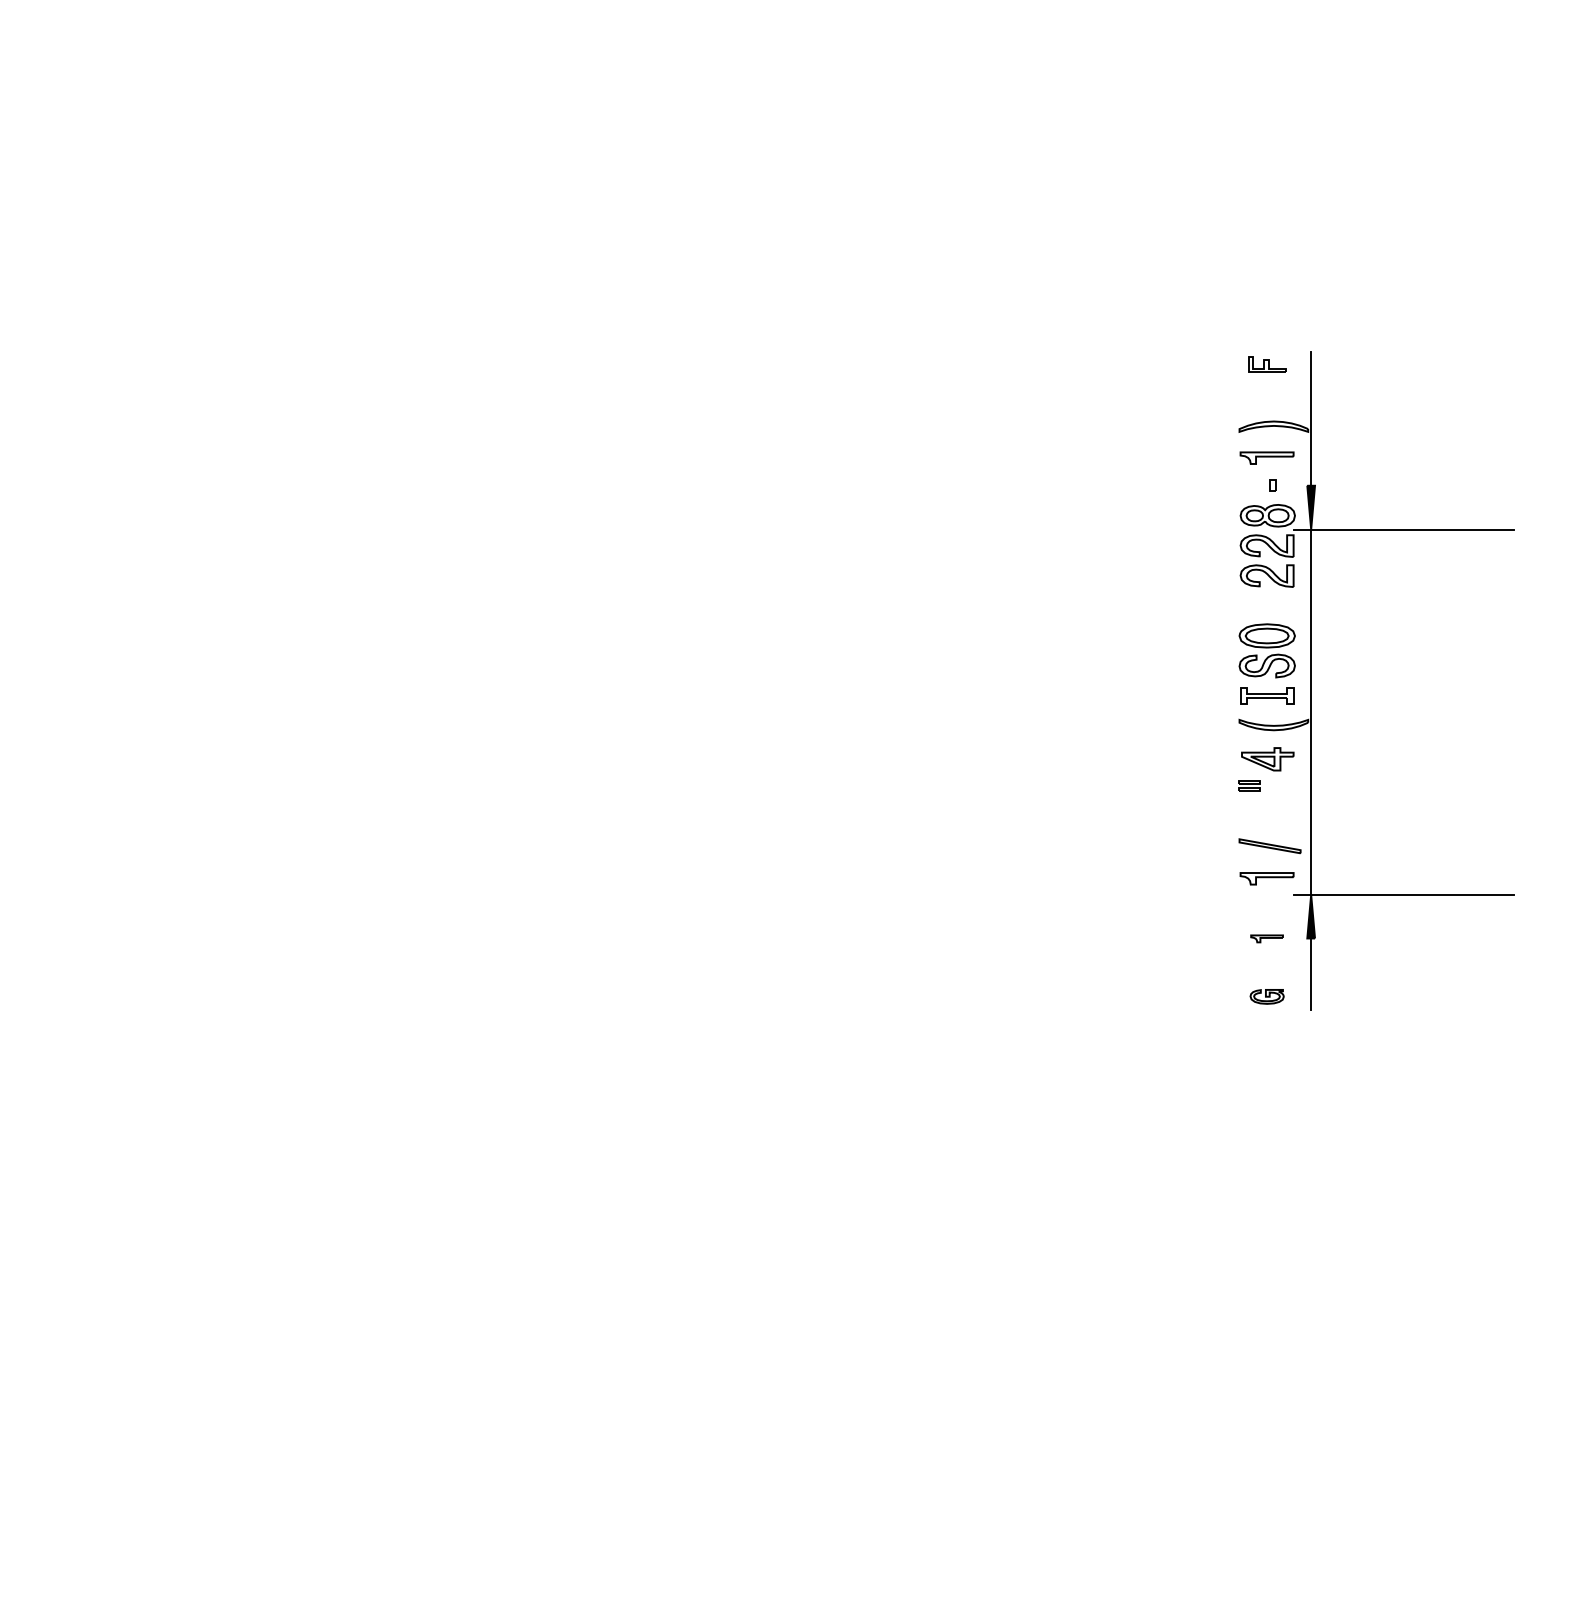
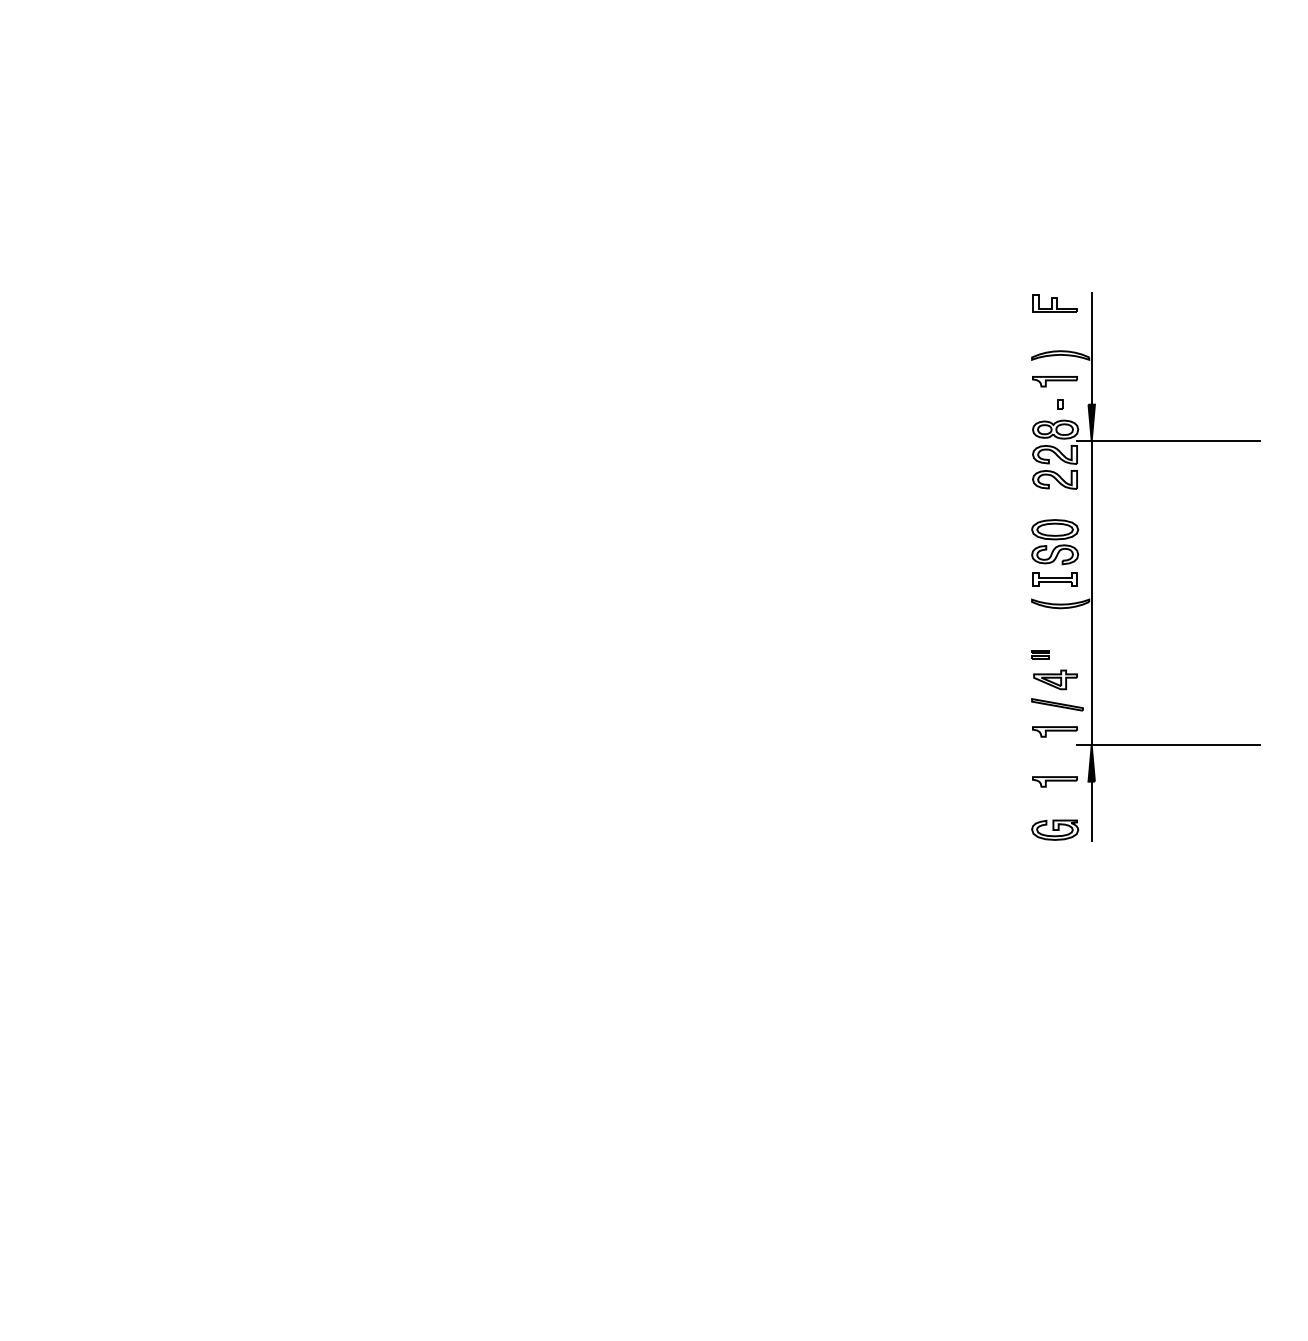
part: (1267, 364) -> (1055, 303), size x1.43
part: (1267, 759) -> (1055, 680), moved
part: (1266, 938) -> (1054, 781), size x1.67
part: (1266, 996) -> (1054, 829), size x1.67

